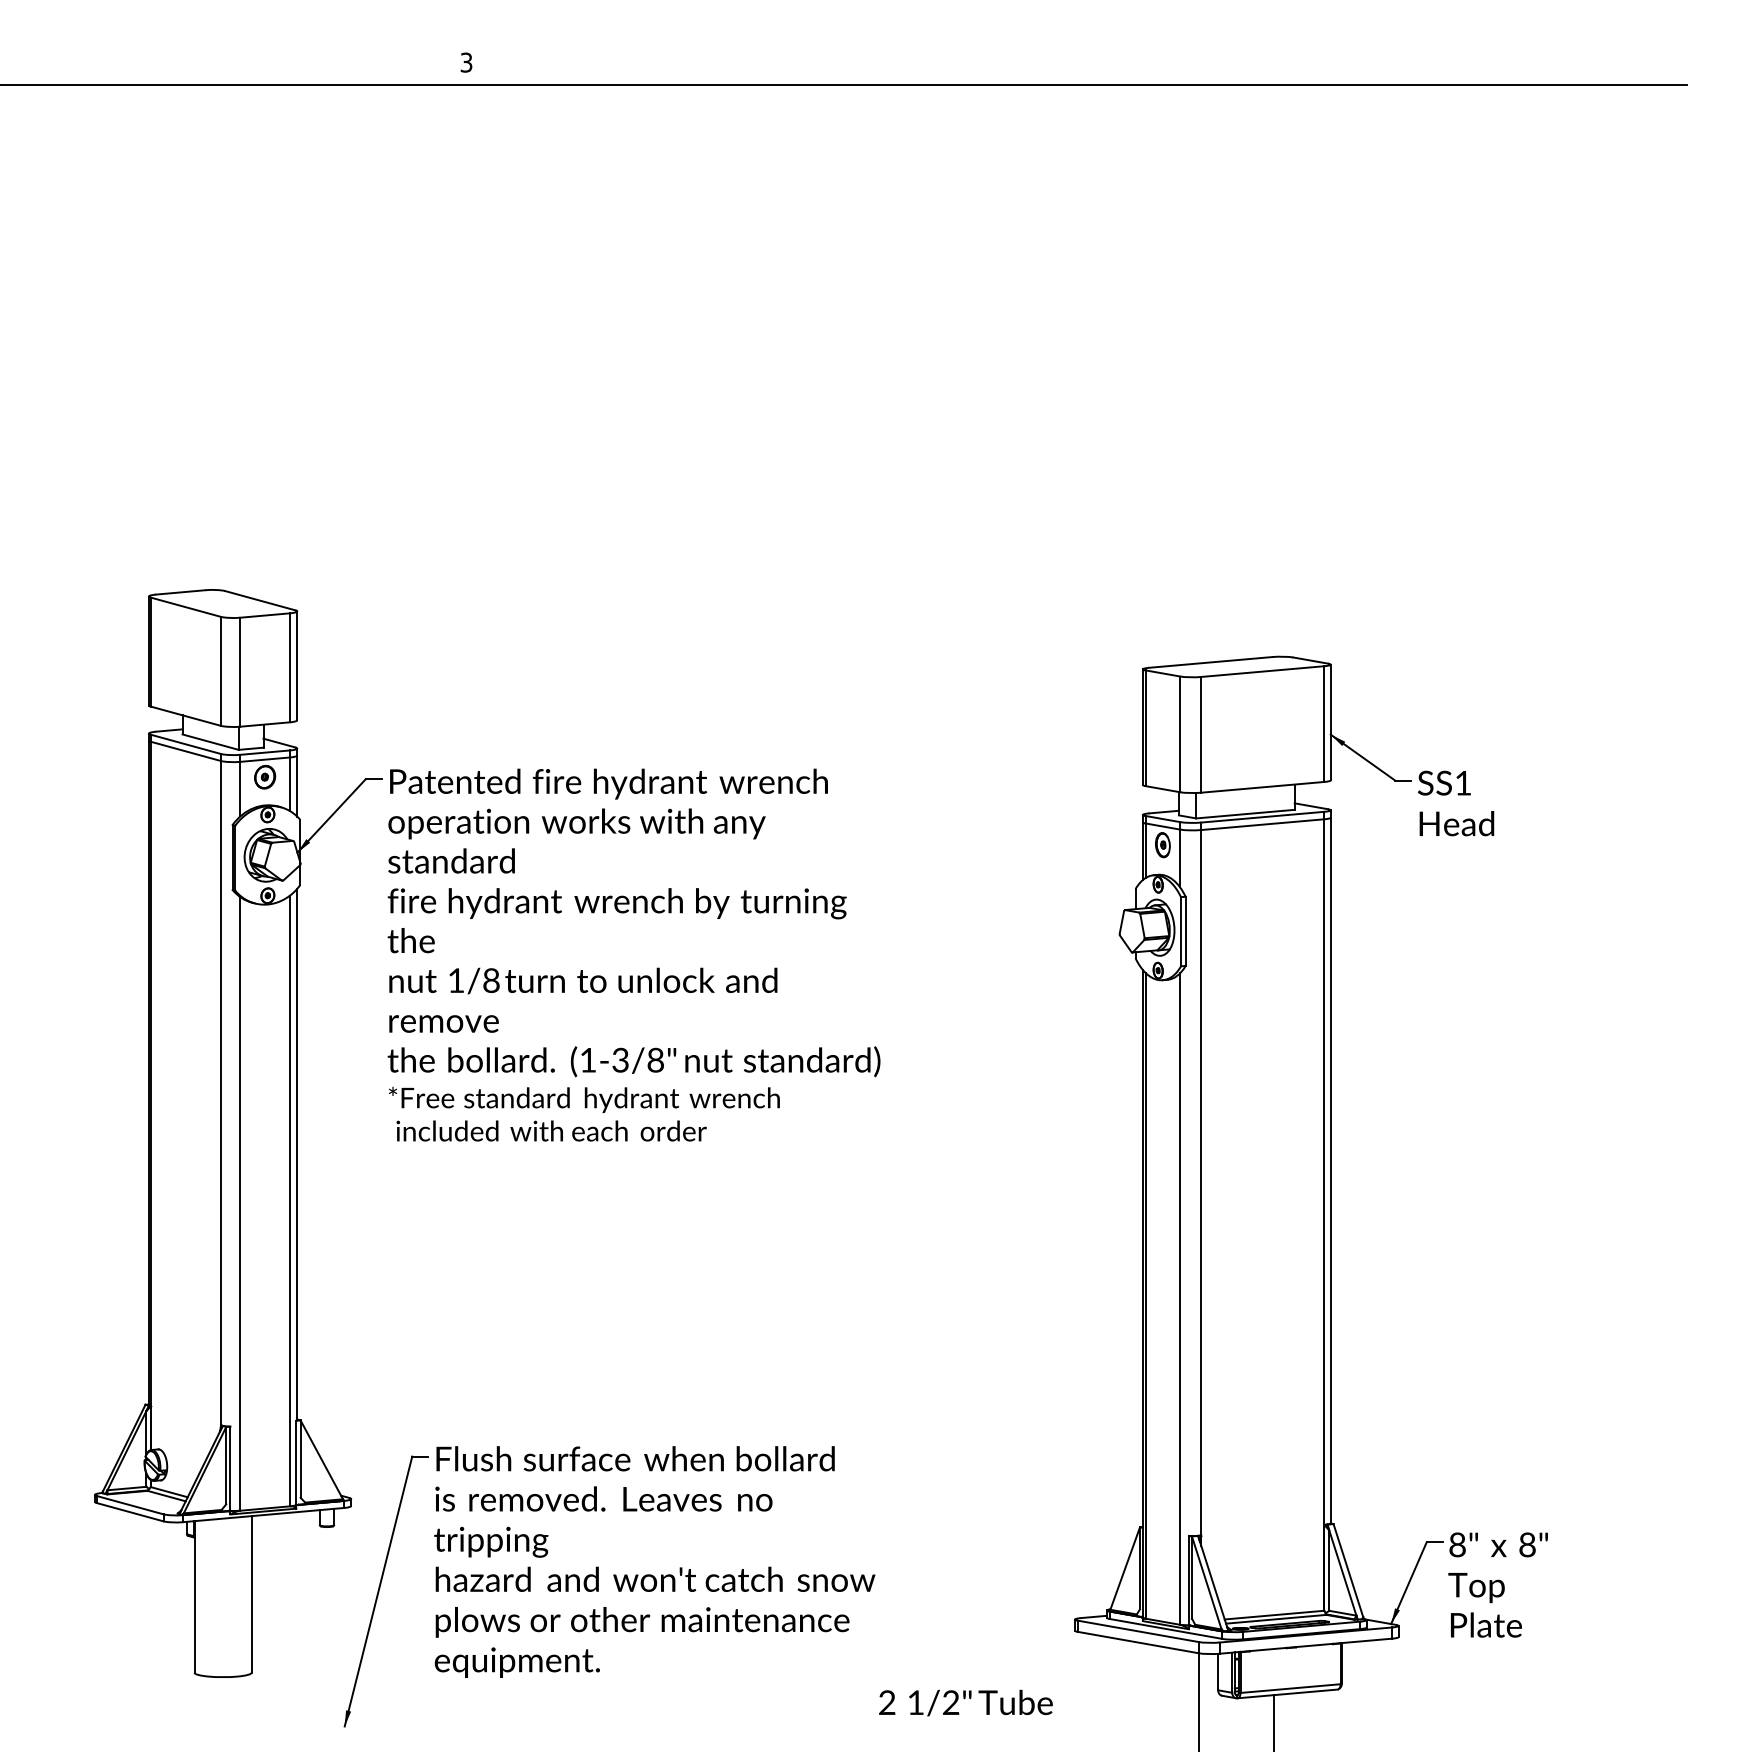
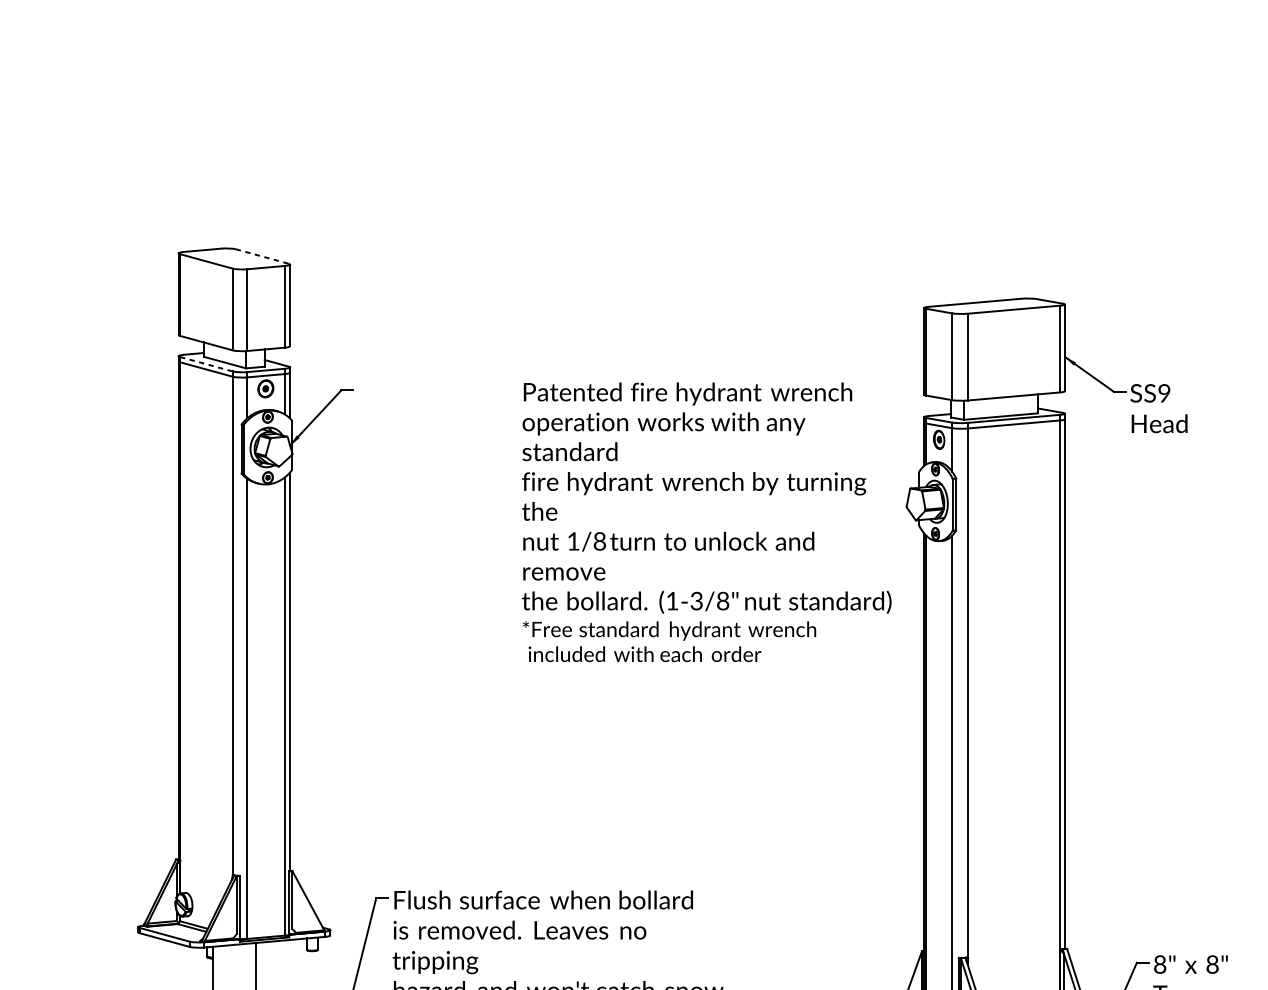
line: (260, 600) -> (262, 256), solid -> dashed
line: (186, 744) -> (206, 364), solid -> dashed
text: (1463, 782) -> (1164, 392), SS1 -> SS9
text: (633, 954) -> (706, 521), moved

